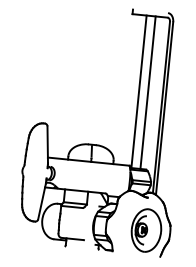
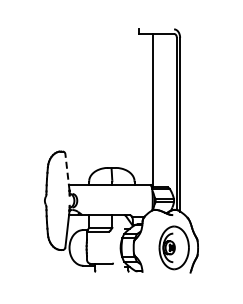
line: (148, 92) -> (162, 110), removed
line: (47, 143) -> (67, 171), solid -> dashed

